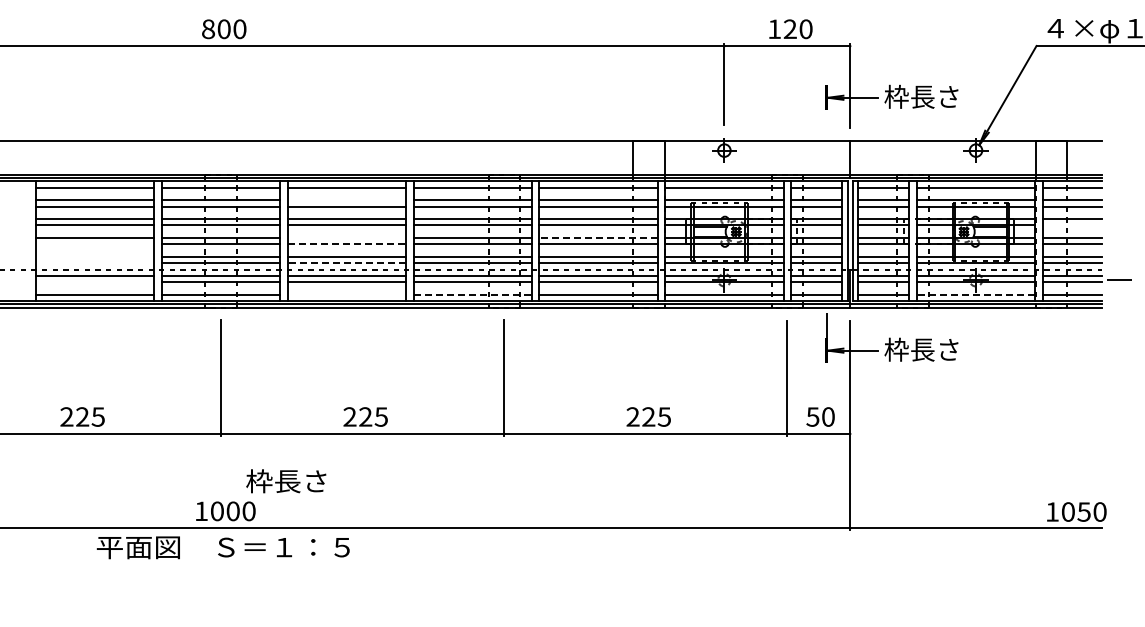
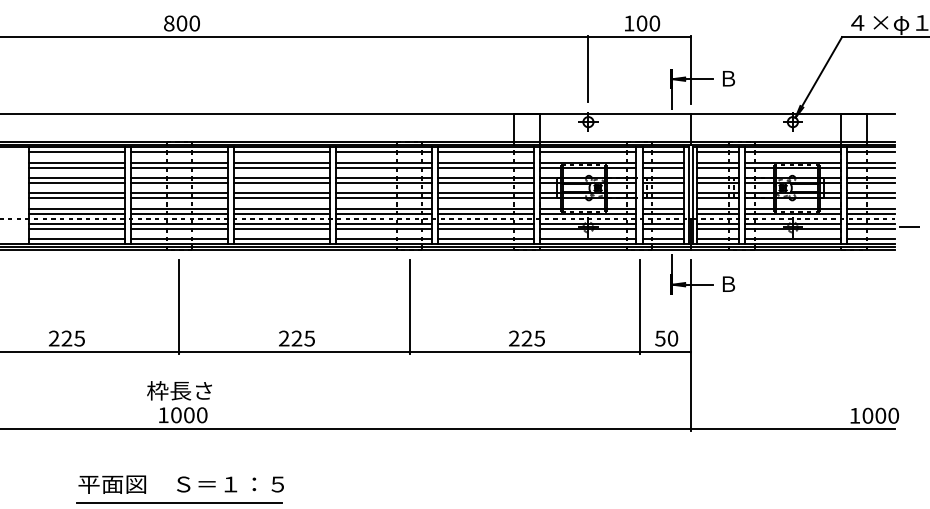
text: (789, 29) -> (641, 23), 120 -> 100
text: (921, 96) -> (748, 78), 枠長さ -> Ｂ
line: (826, 122) -> (671, 99), added
line: (346, 200) -> (281, 162), added
line: (1071, 225) -> (870, 182), added
line: (346, 238) -> (281, 193), added
line: (598, 238) -> (486, 193), dashed -> solid
line: (95, 244) -> (77, 198), added
line: (347, 244) -> (282, 198), dashed -> solid
line: (95, 256) -> (77, 208), added
line: (95, 263) -> (77, 213), added
line: (346, 263) -> (281, 213), dashed -> solid
line: (95, 282) -> (77, 229), added
line: (346, 294) -> (281, 239), added
line: (473, 294) -> (384, 239), dashed -> solid
line: (975, 294) -> (792, 239), dashed -> solid
text: (921, 349) -> (748, 283), 枠長さ -> Ｂ
text: (286, 481) -> (179, 391), moved
text: (1083, 511) -> (880, 415), 1050 -> 1000
text: (222, 547) -> (180, 484), moved
line: (220, 619) -> (178, 503), added

